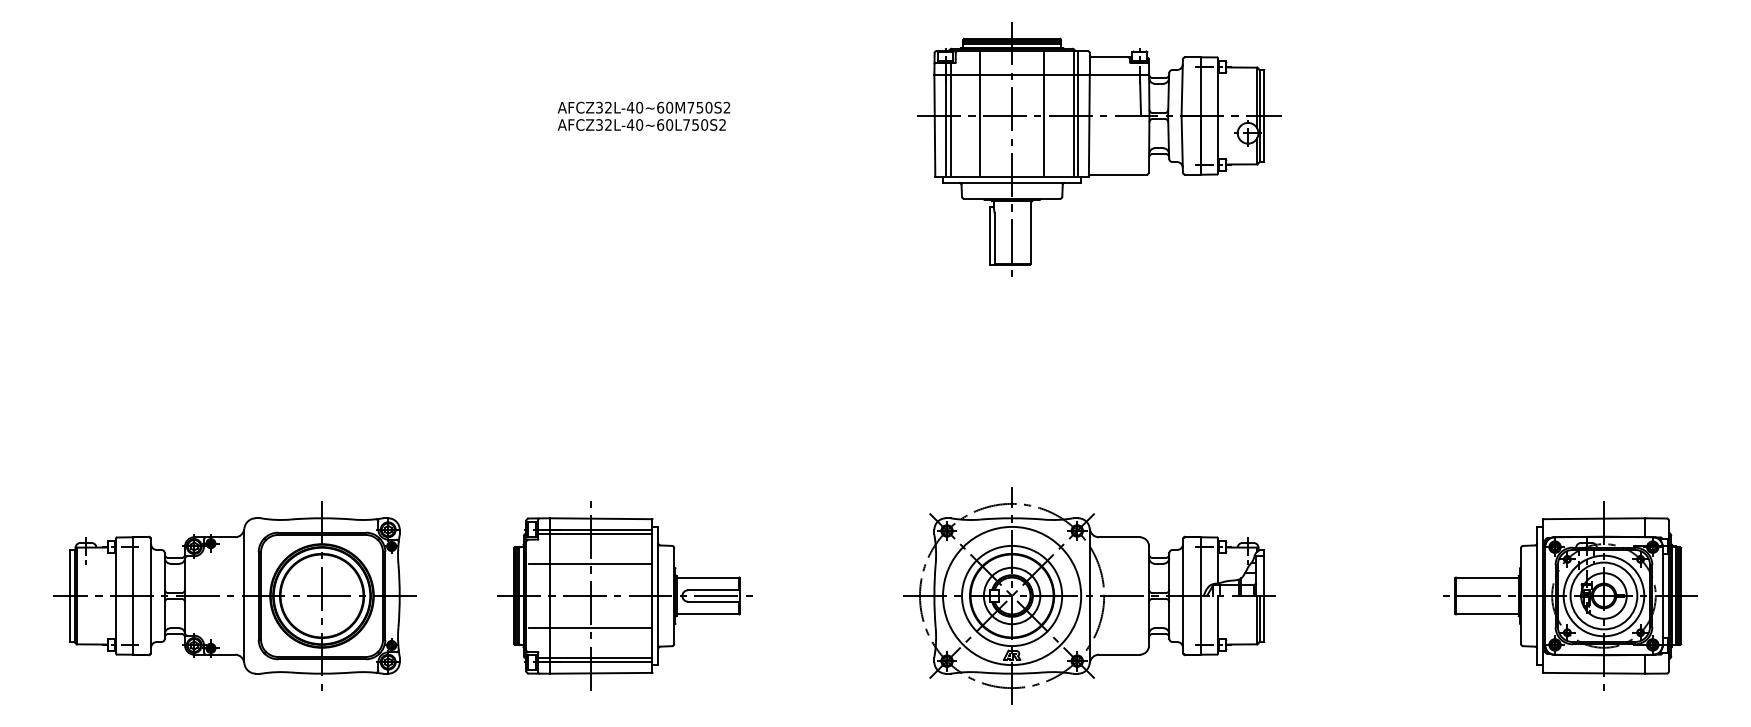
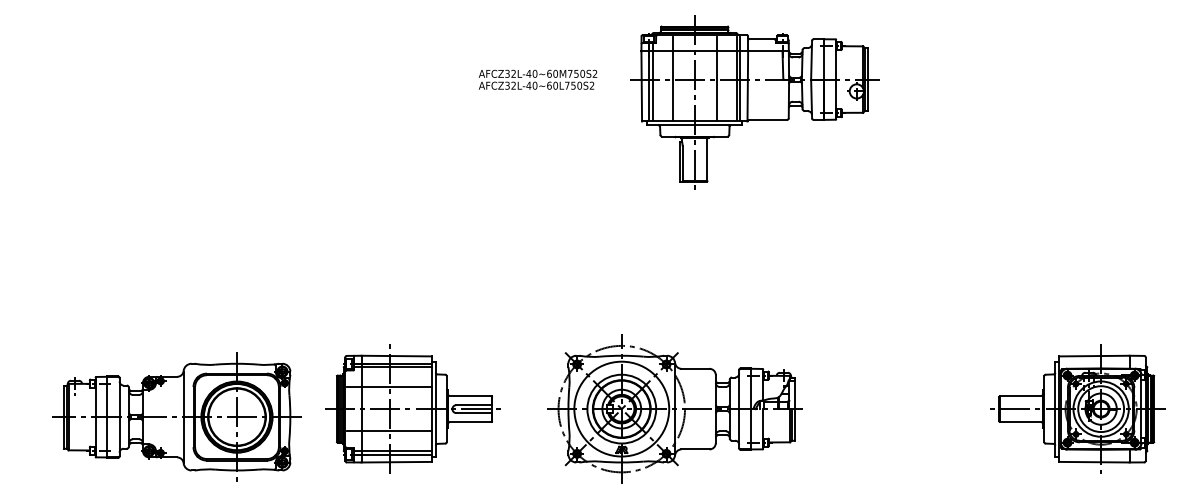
text: (644, 115) -> (538, 79), moved
part: (233, 595) -> (176, 416), moved
part: (624, 595) -> (412, 408), moved
part: (1088, 595) -> (674, 408), moved

